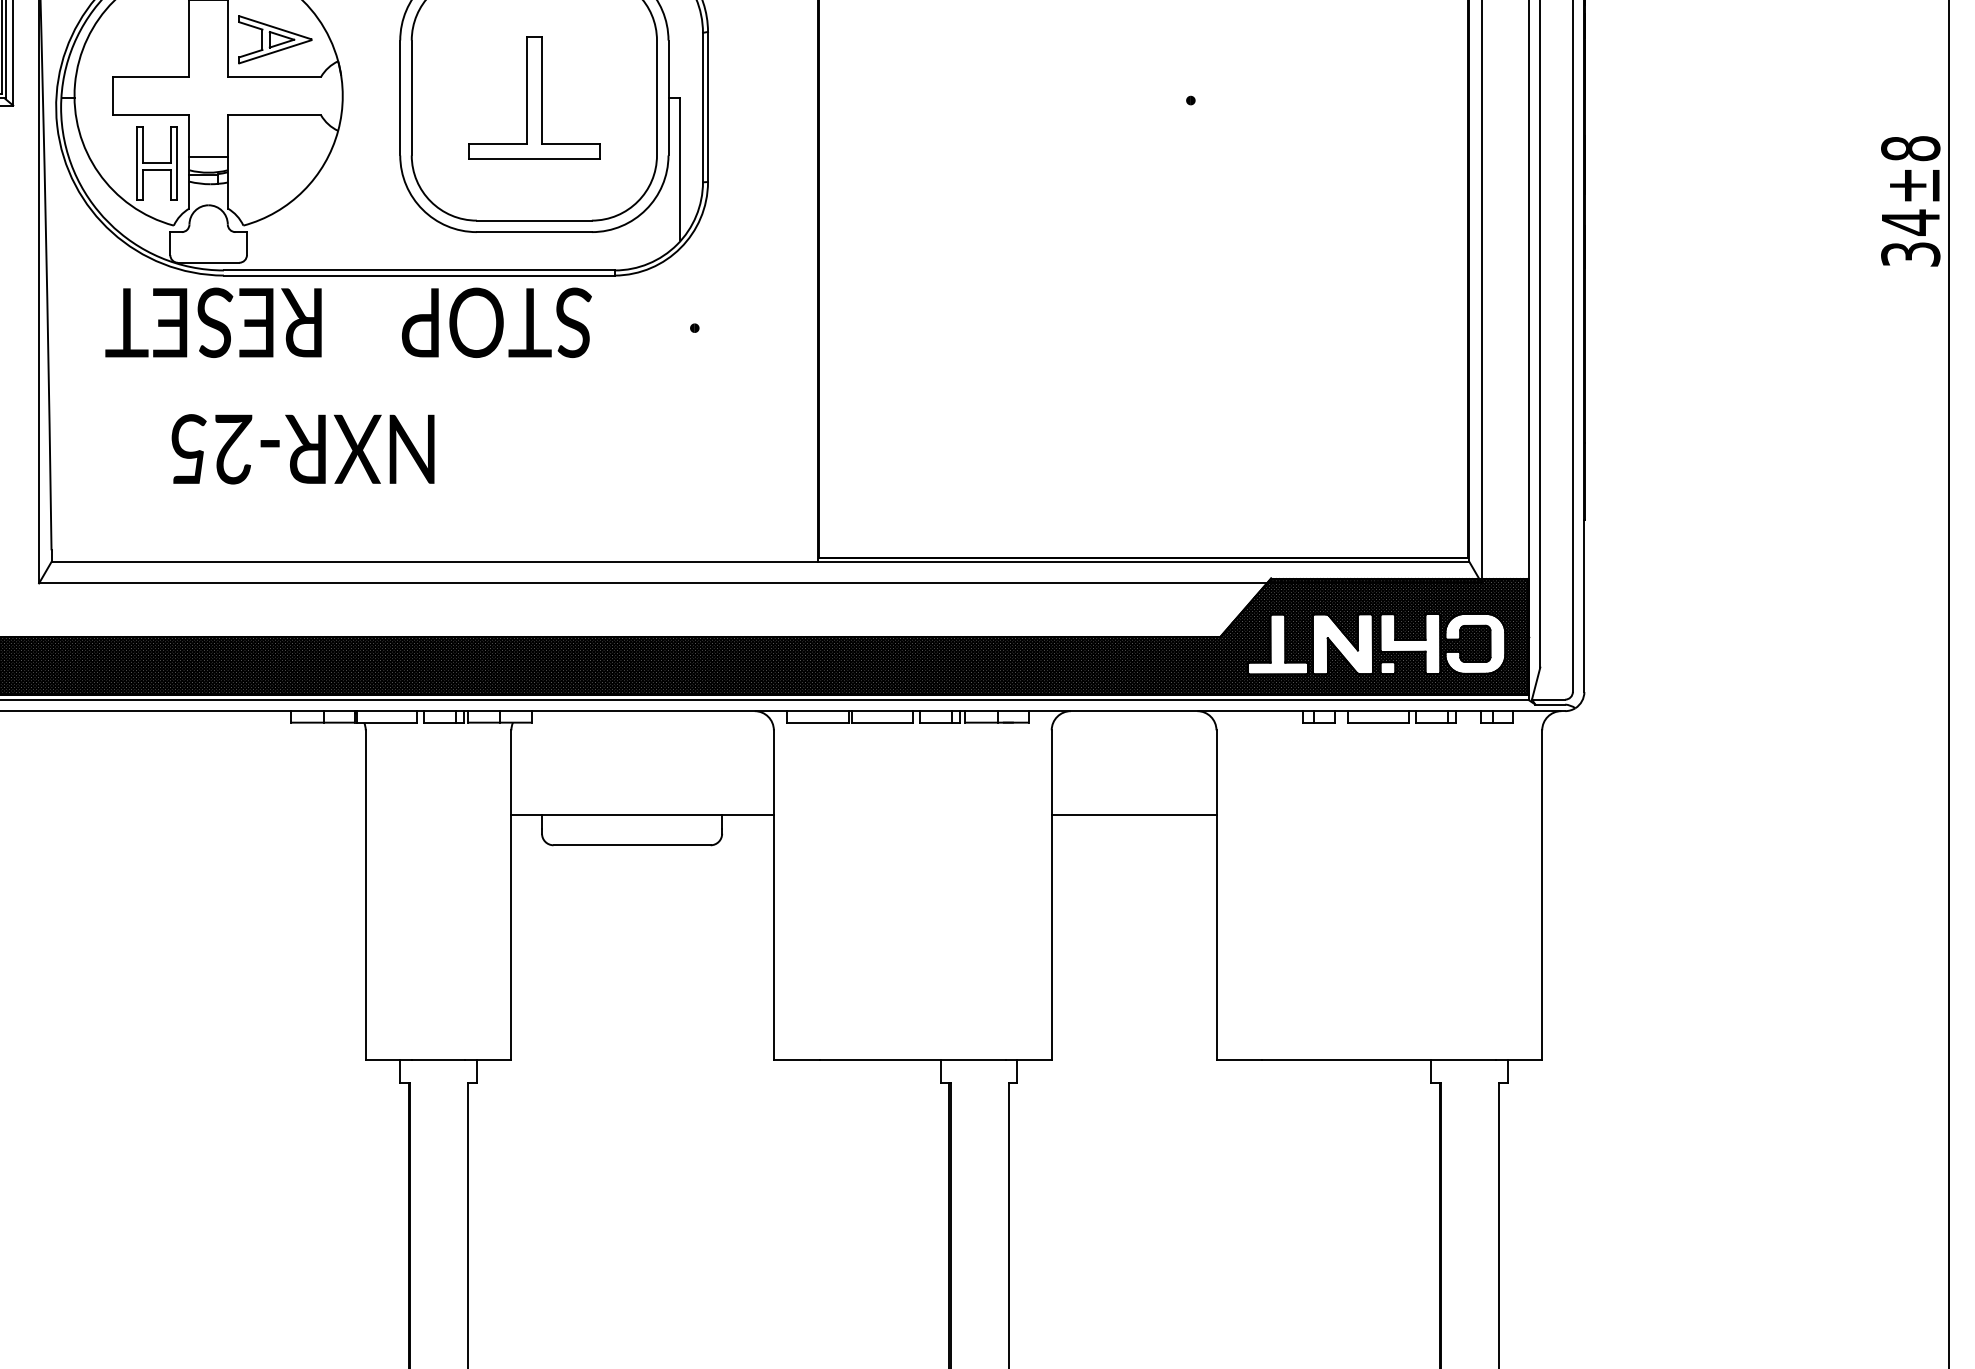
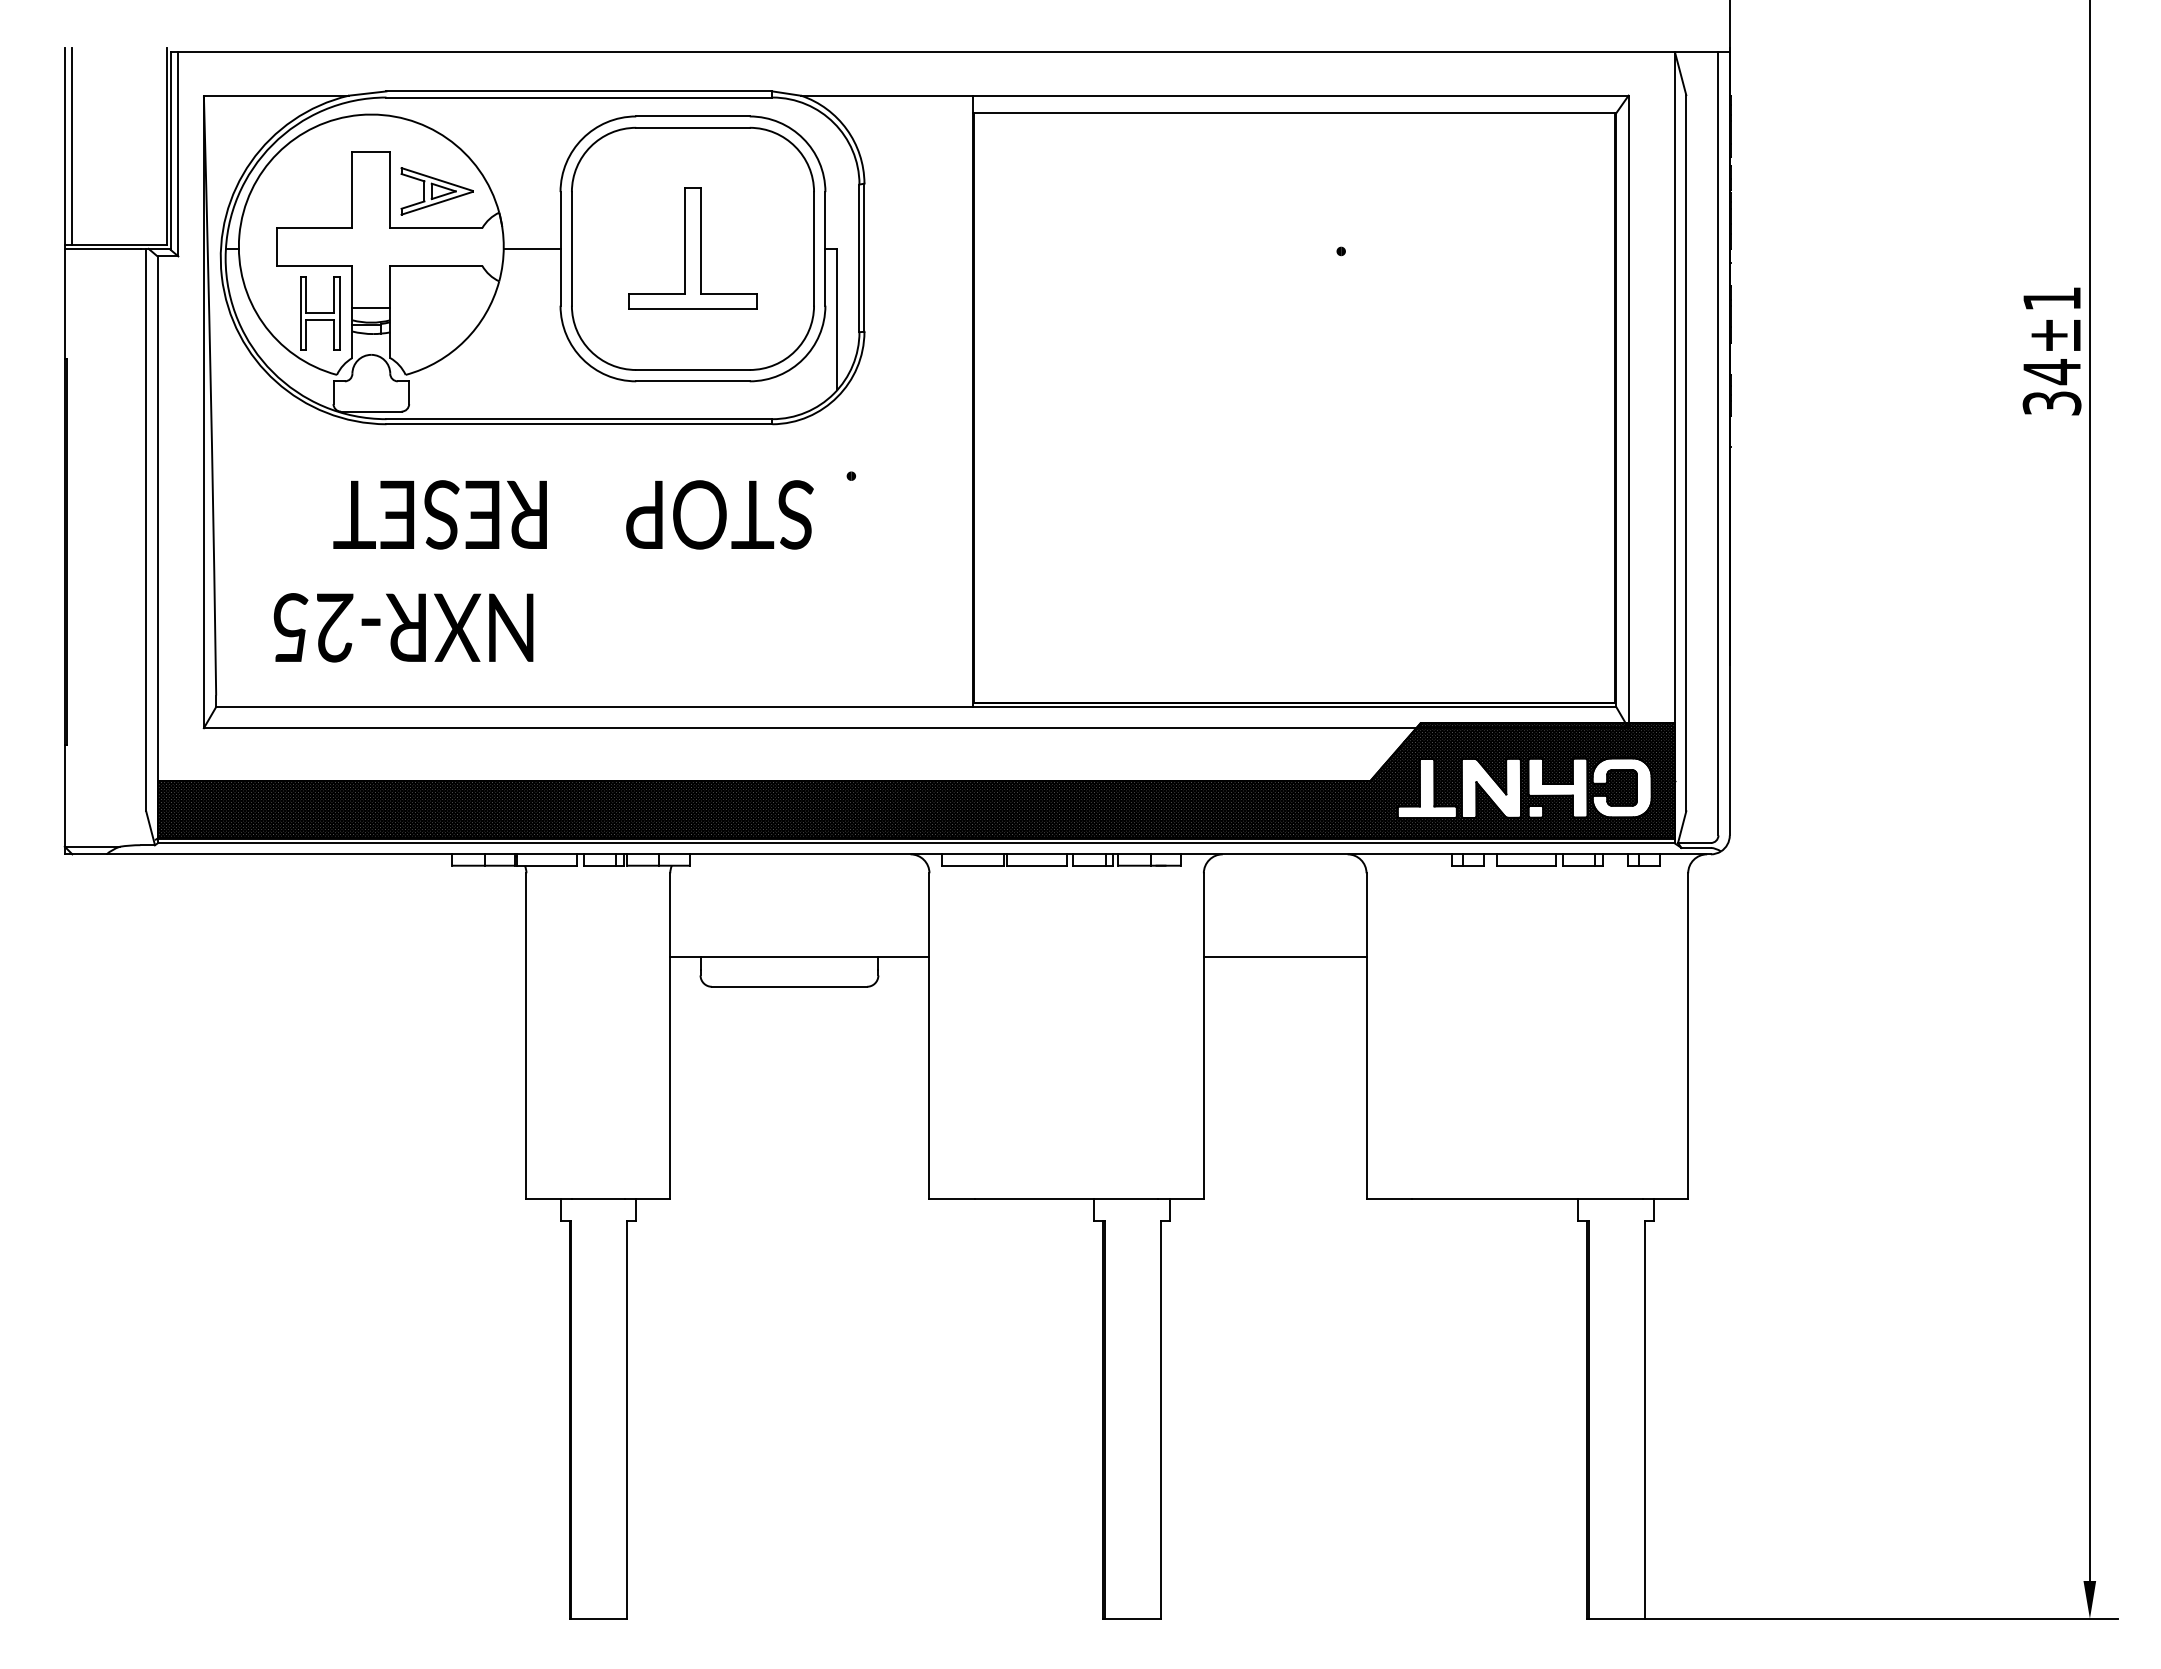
line: (370, 97) -> (531, 248), added
text: (1910, 148) -> (2051, 298), 34±8 -> 34±1
text: (348, 322) -> (573, 514), moved
text: (302, 449) -> (403, 627), moved

